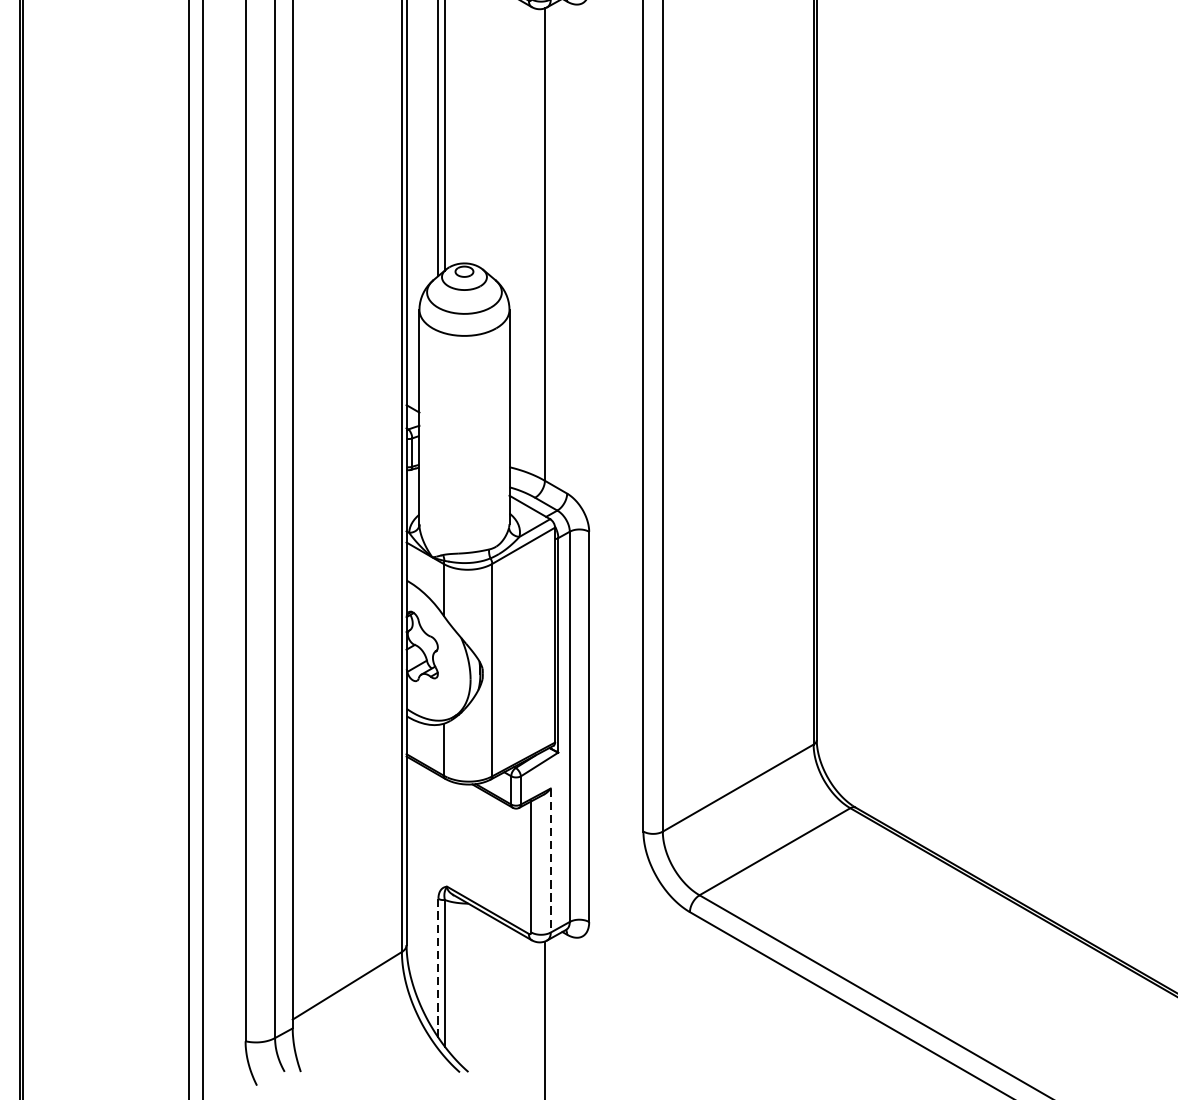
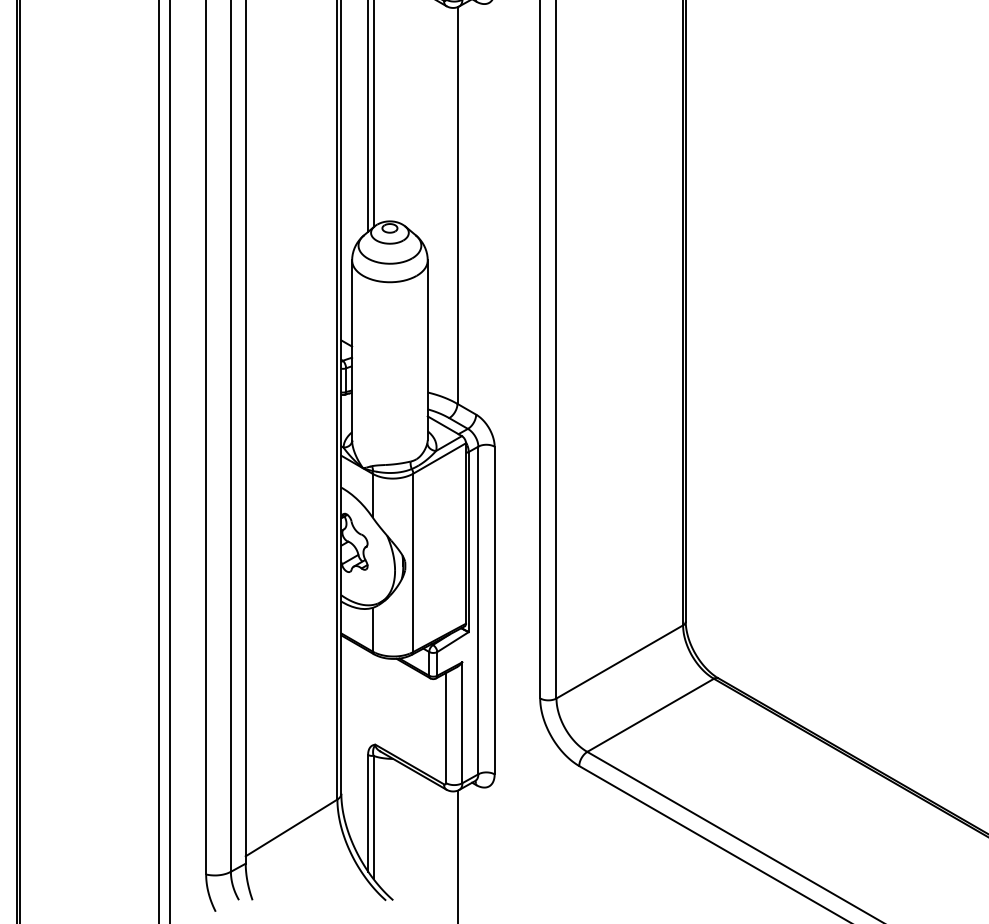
line: (550, 861) -> (462, 723), dashed -> solid
line: (438, 967) -> (368, 812), dashed -> solid

